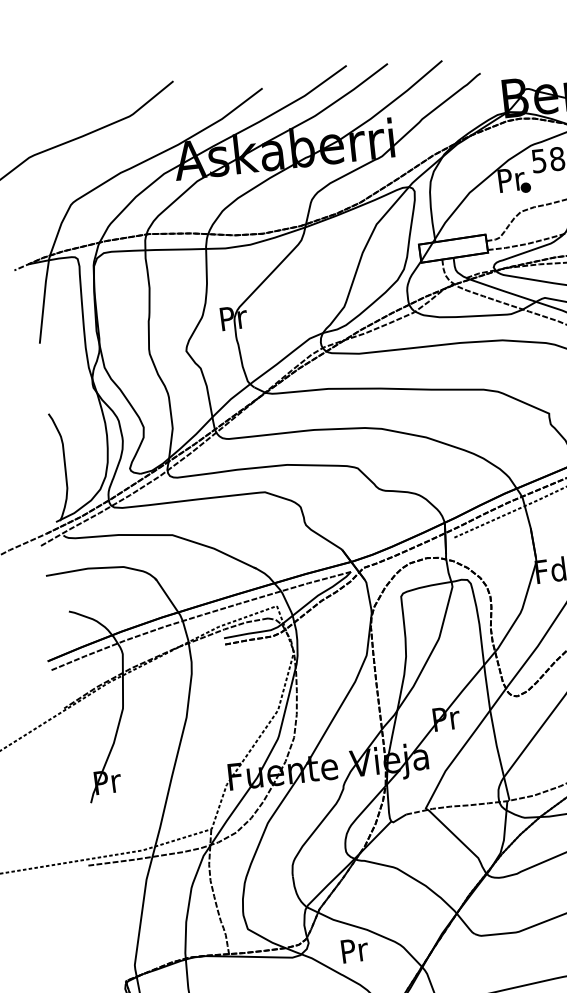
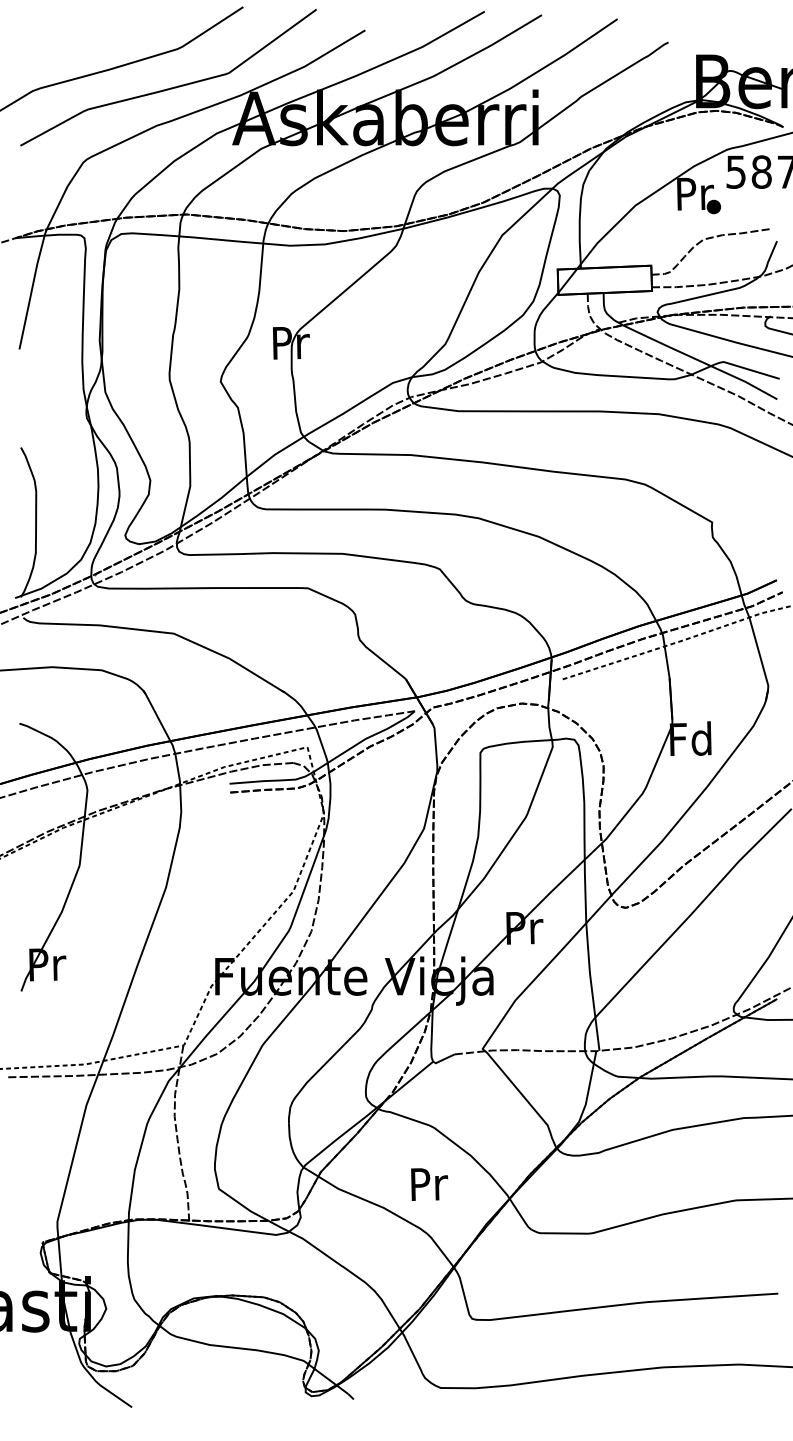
curve: (127, 144) -> (170, 87), added
text: (354, 950) -> (429, 1184), moved

